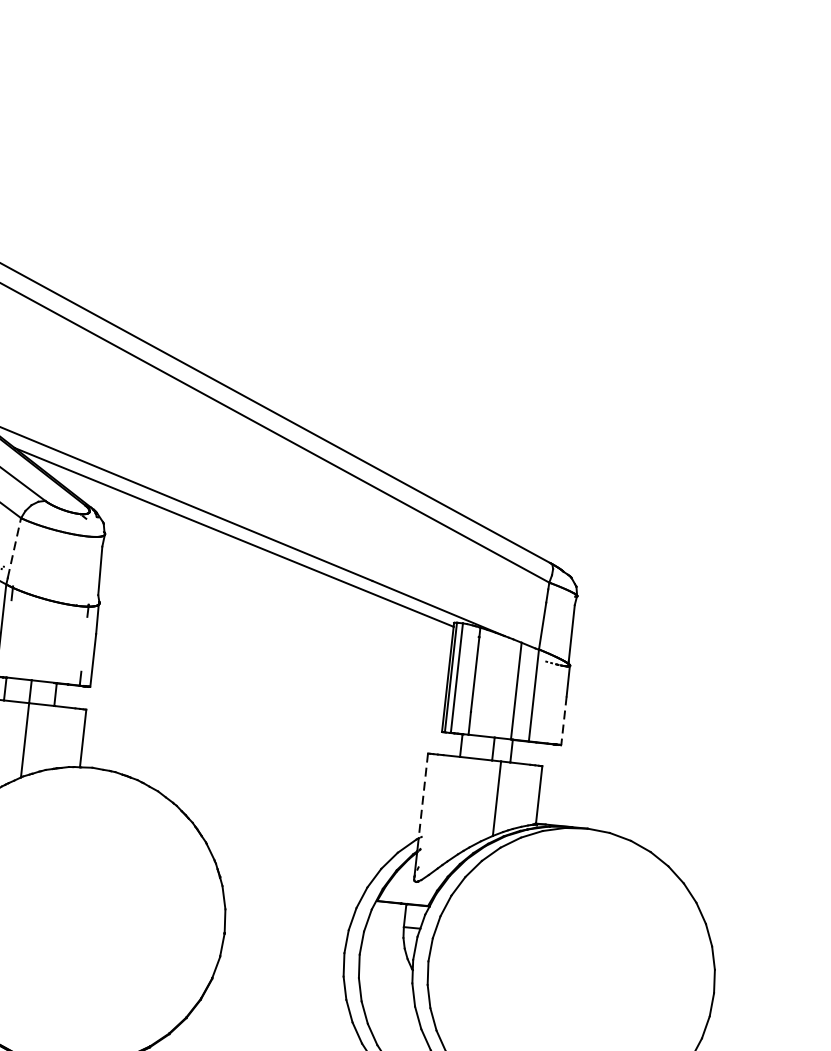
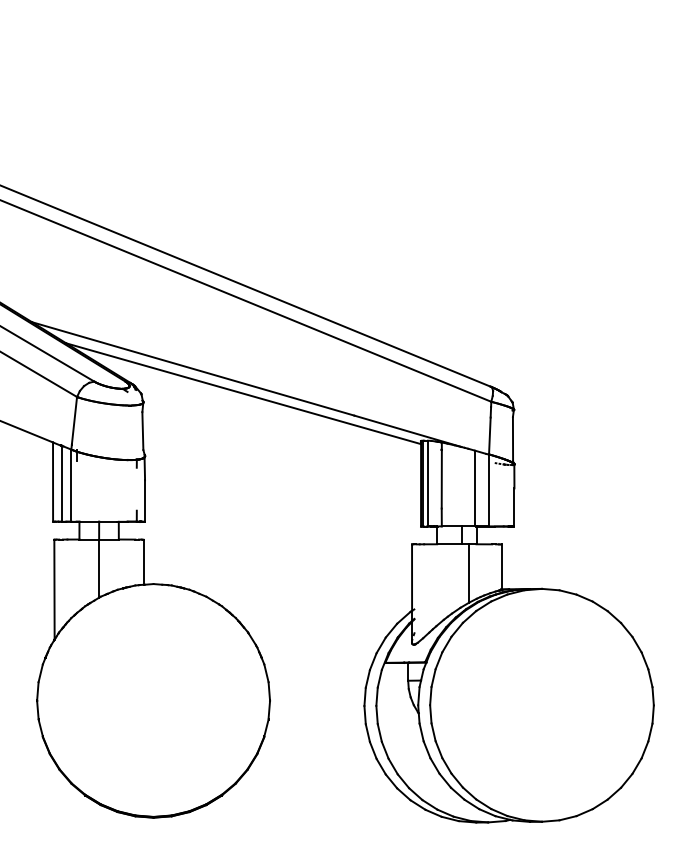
line: (14, 547) -> (74, 420), dashed -> solid
line: (564, 720) -> (514, 507), dashed -> solid
line: (423, 797) -> (412, 578), dashed -> solid

